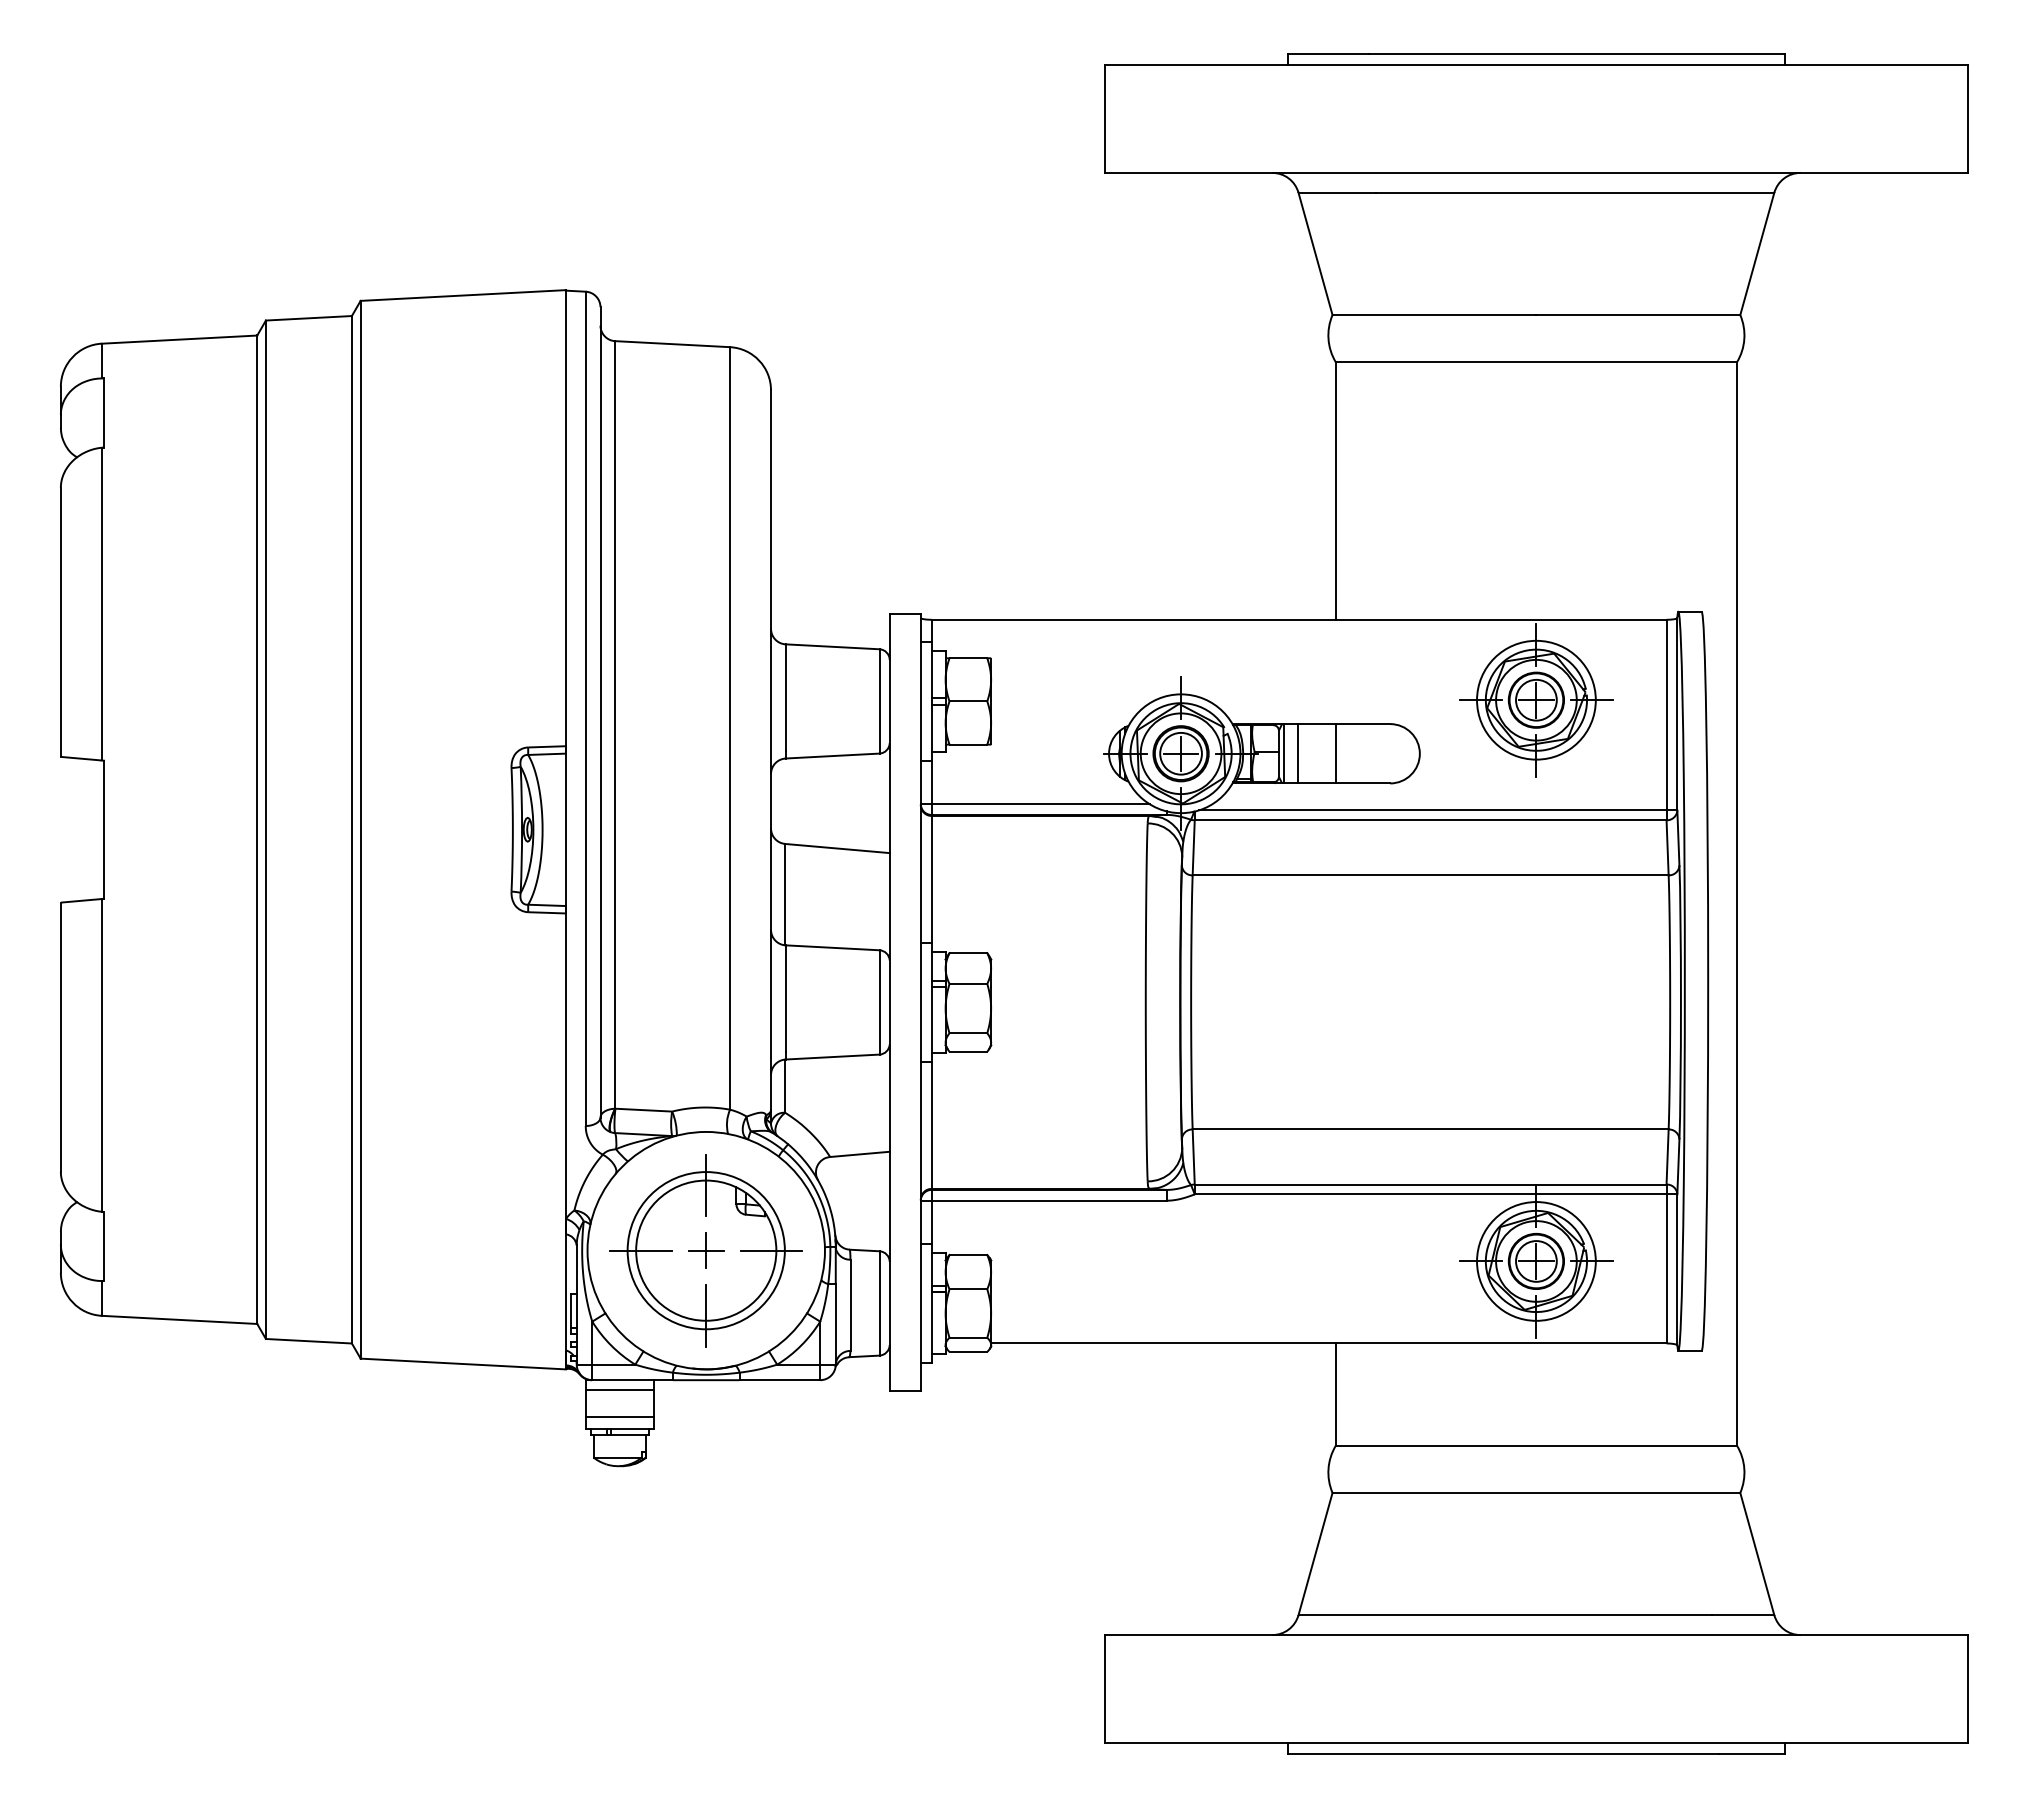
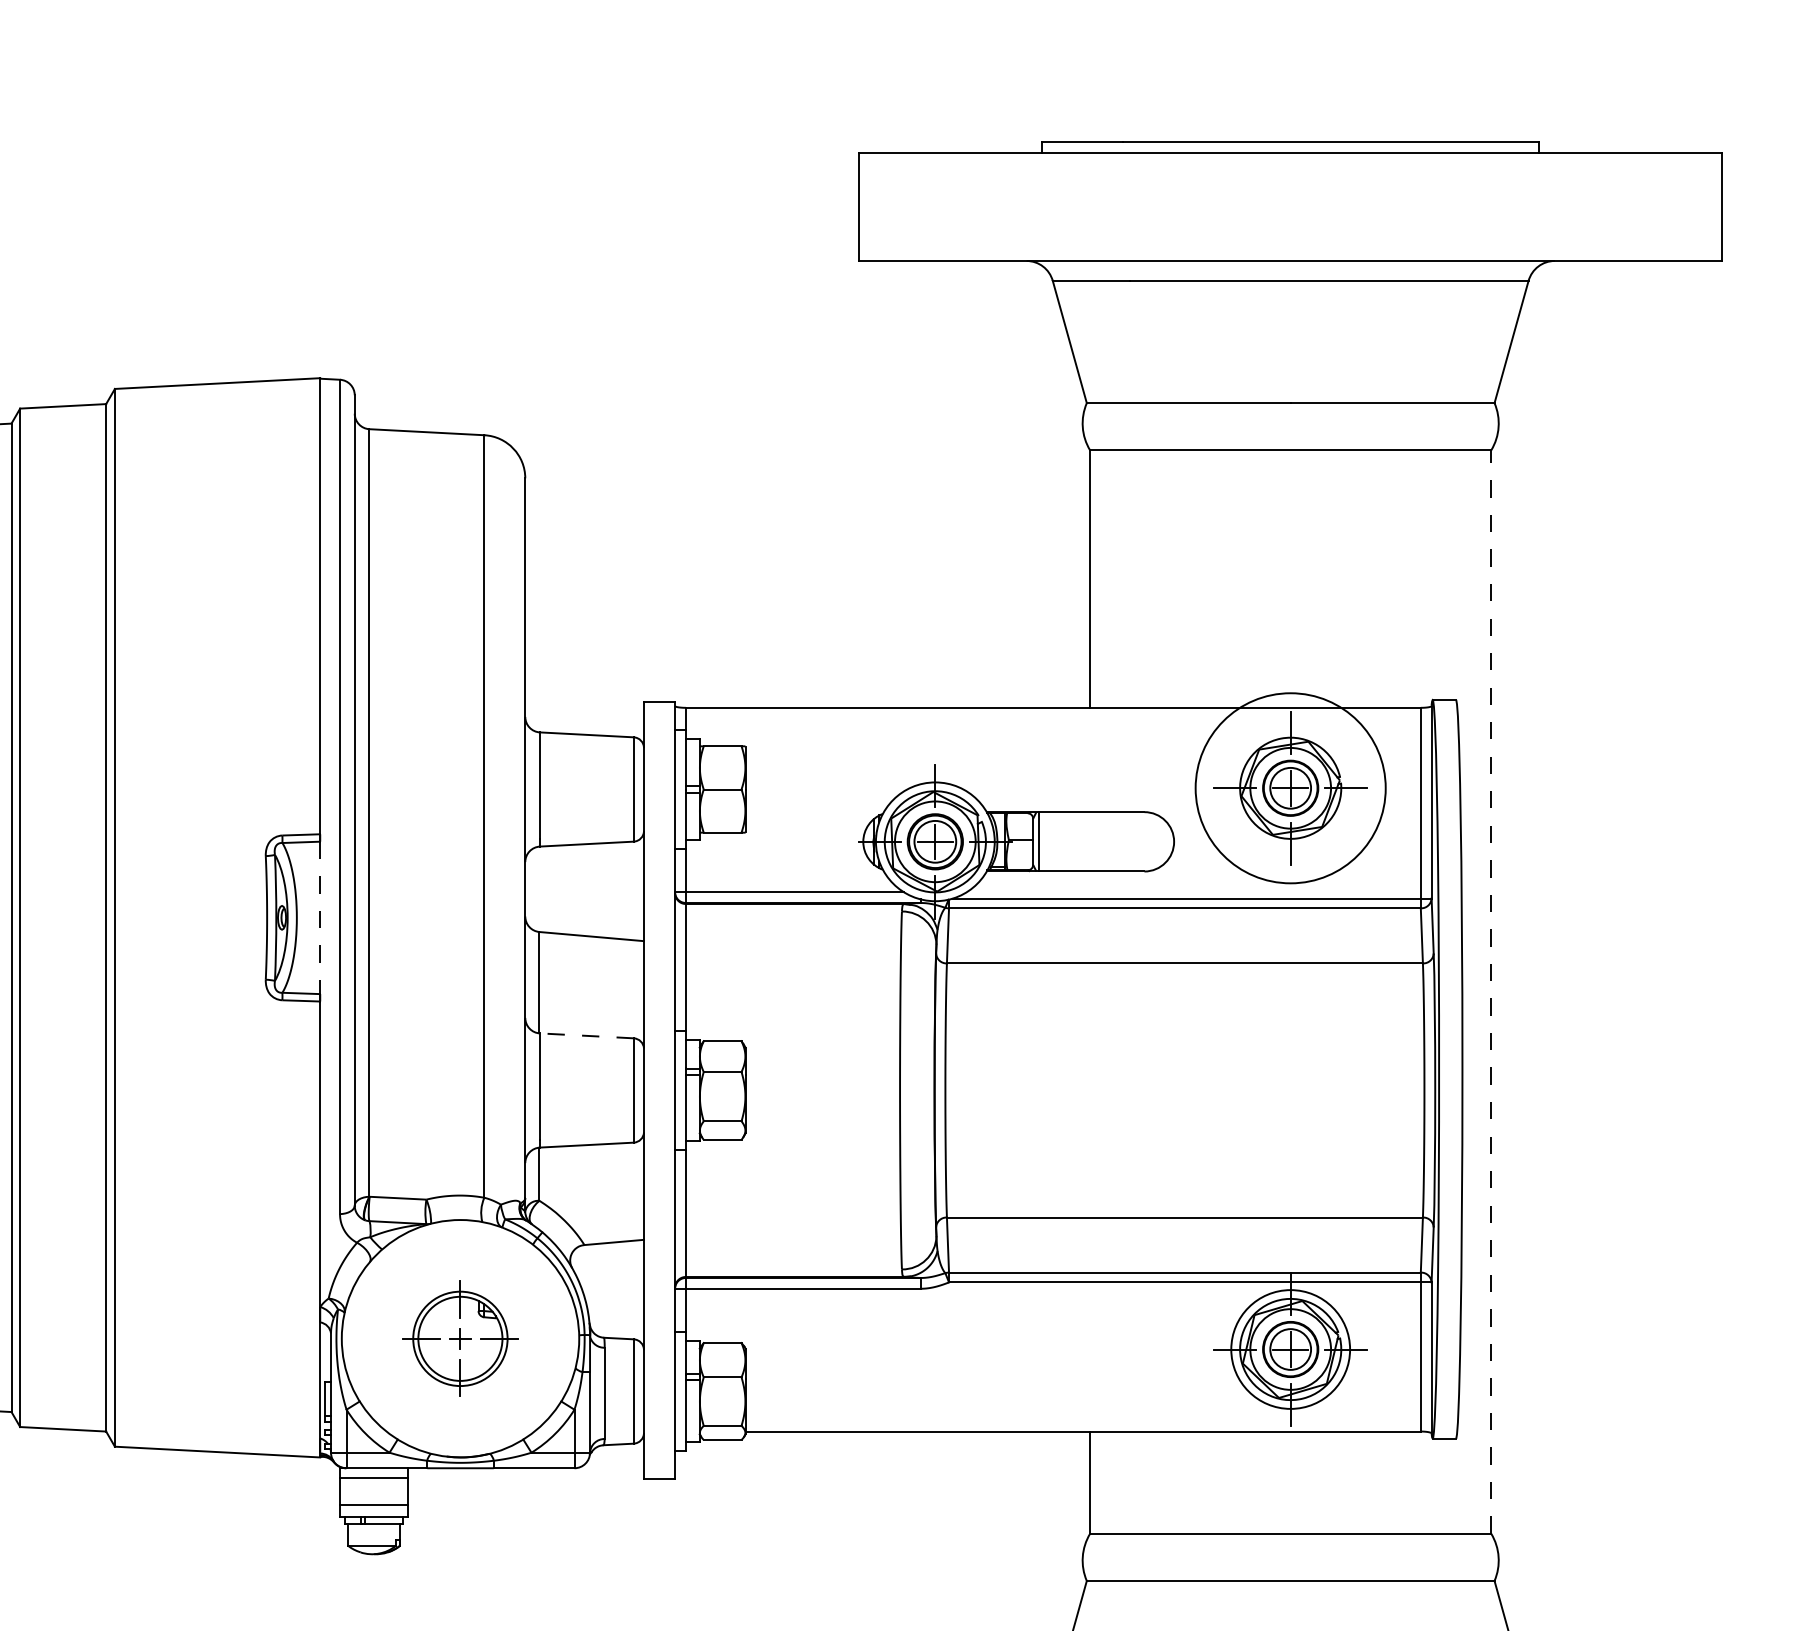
circle: (1536, 699) -> (1290, 787), size x1.6
line: (1297, 753) -> (1051, 841), removed
line: (1335, 753) -> (1089, 841), removed
line: (565, 830) -> (319, 918), solid -> dashed
line: (1736, 903) -> (1490, 991), solid -> dashed
line: (832, 947) -> (586, 1035), solid -> dashed
part: (705, 1250) -> (459, 1338), size x0.6

